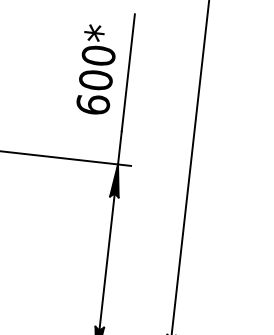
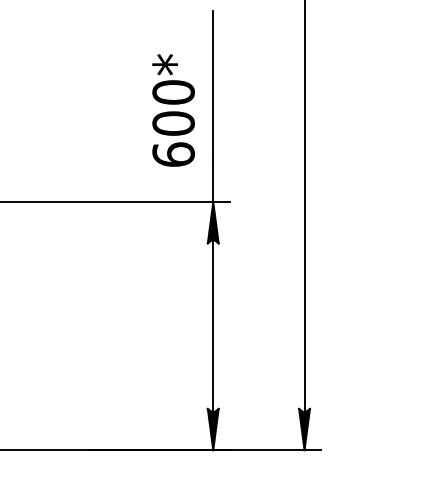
text: (96, 69) -> (173, 110), moved

